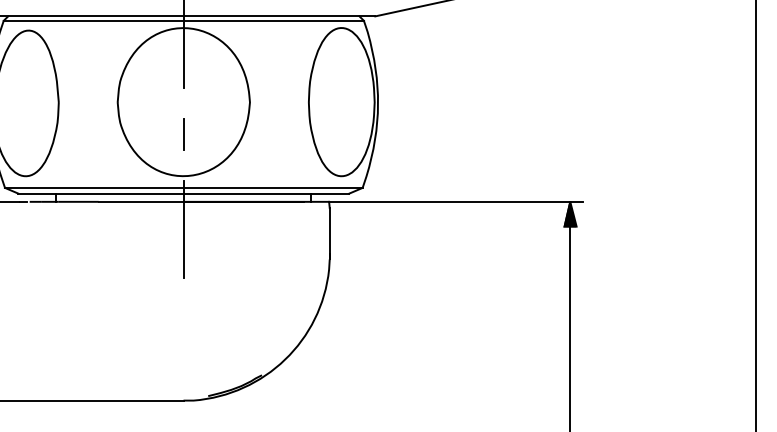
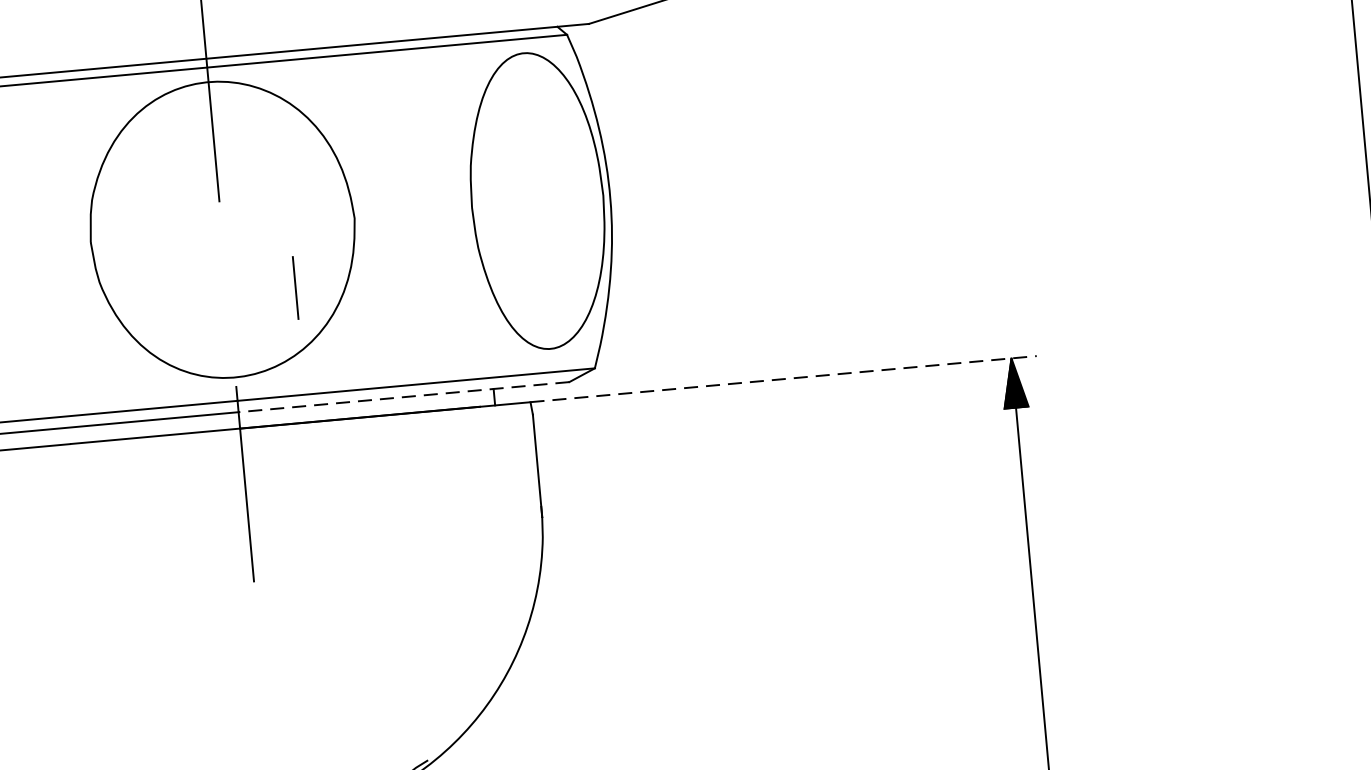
line: (183, 134) -> (295, 288), moved
line: (266, 193) -> (404, 396), solid -> dashed
line: (456, 201) -> (784, 378), solid -> dashed

